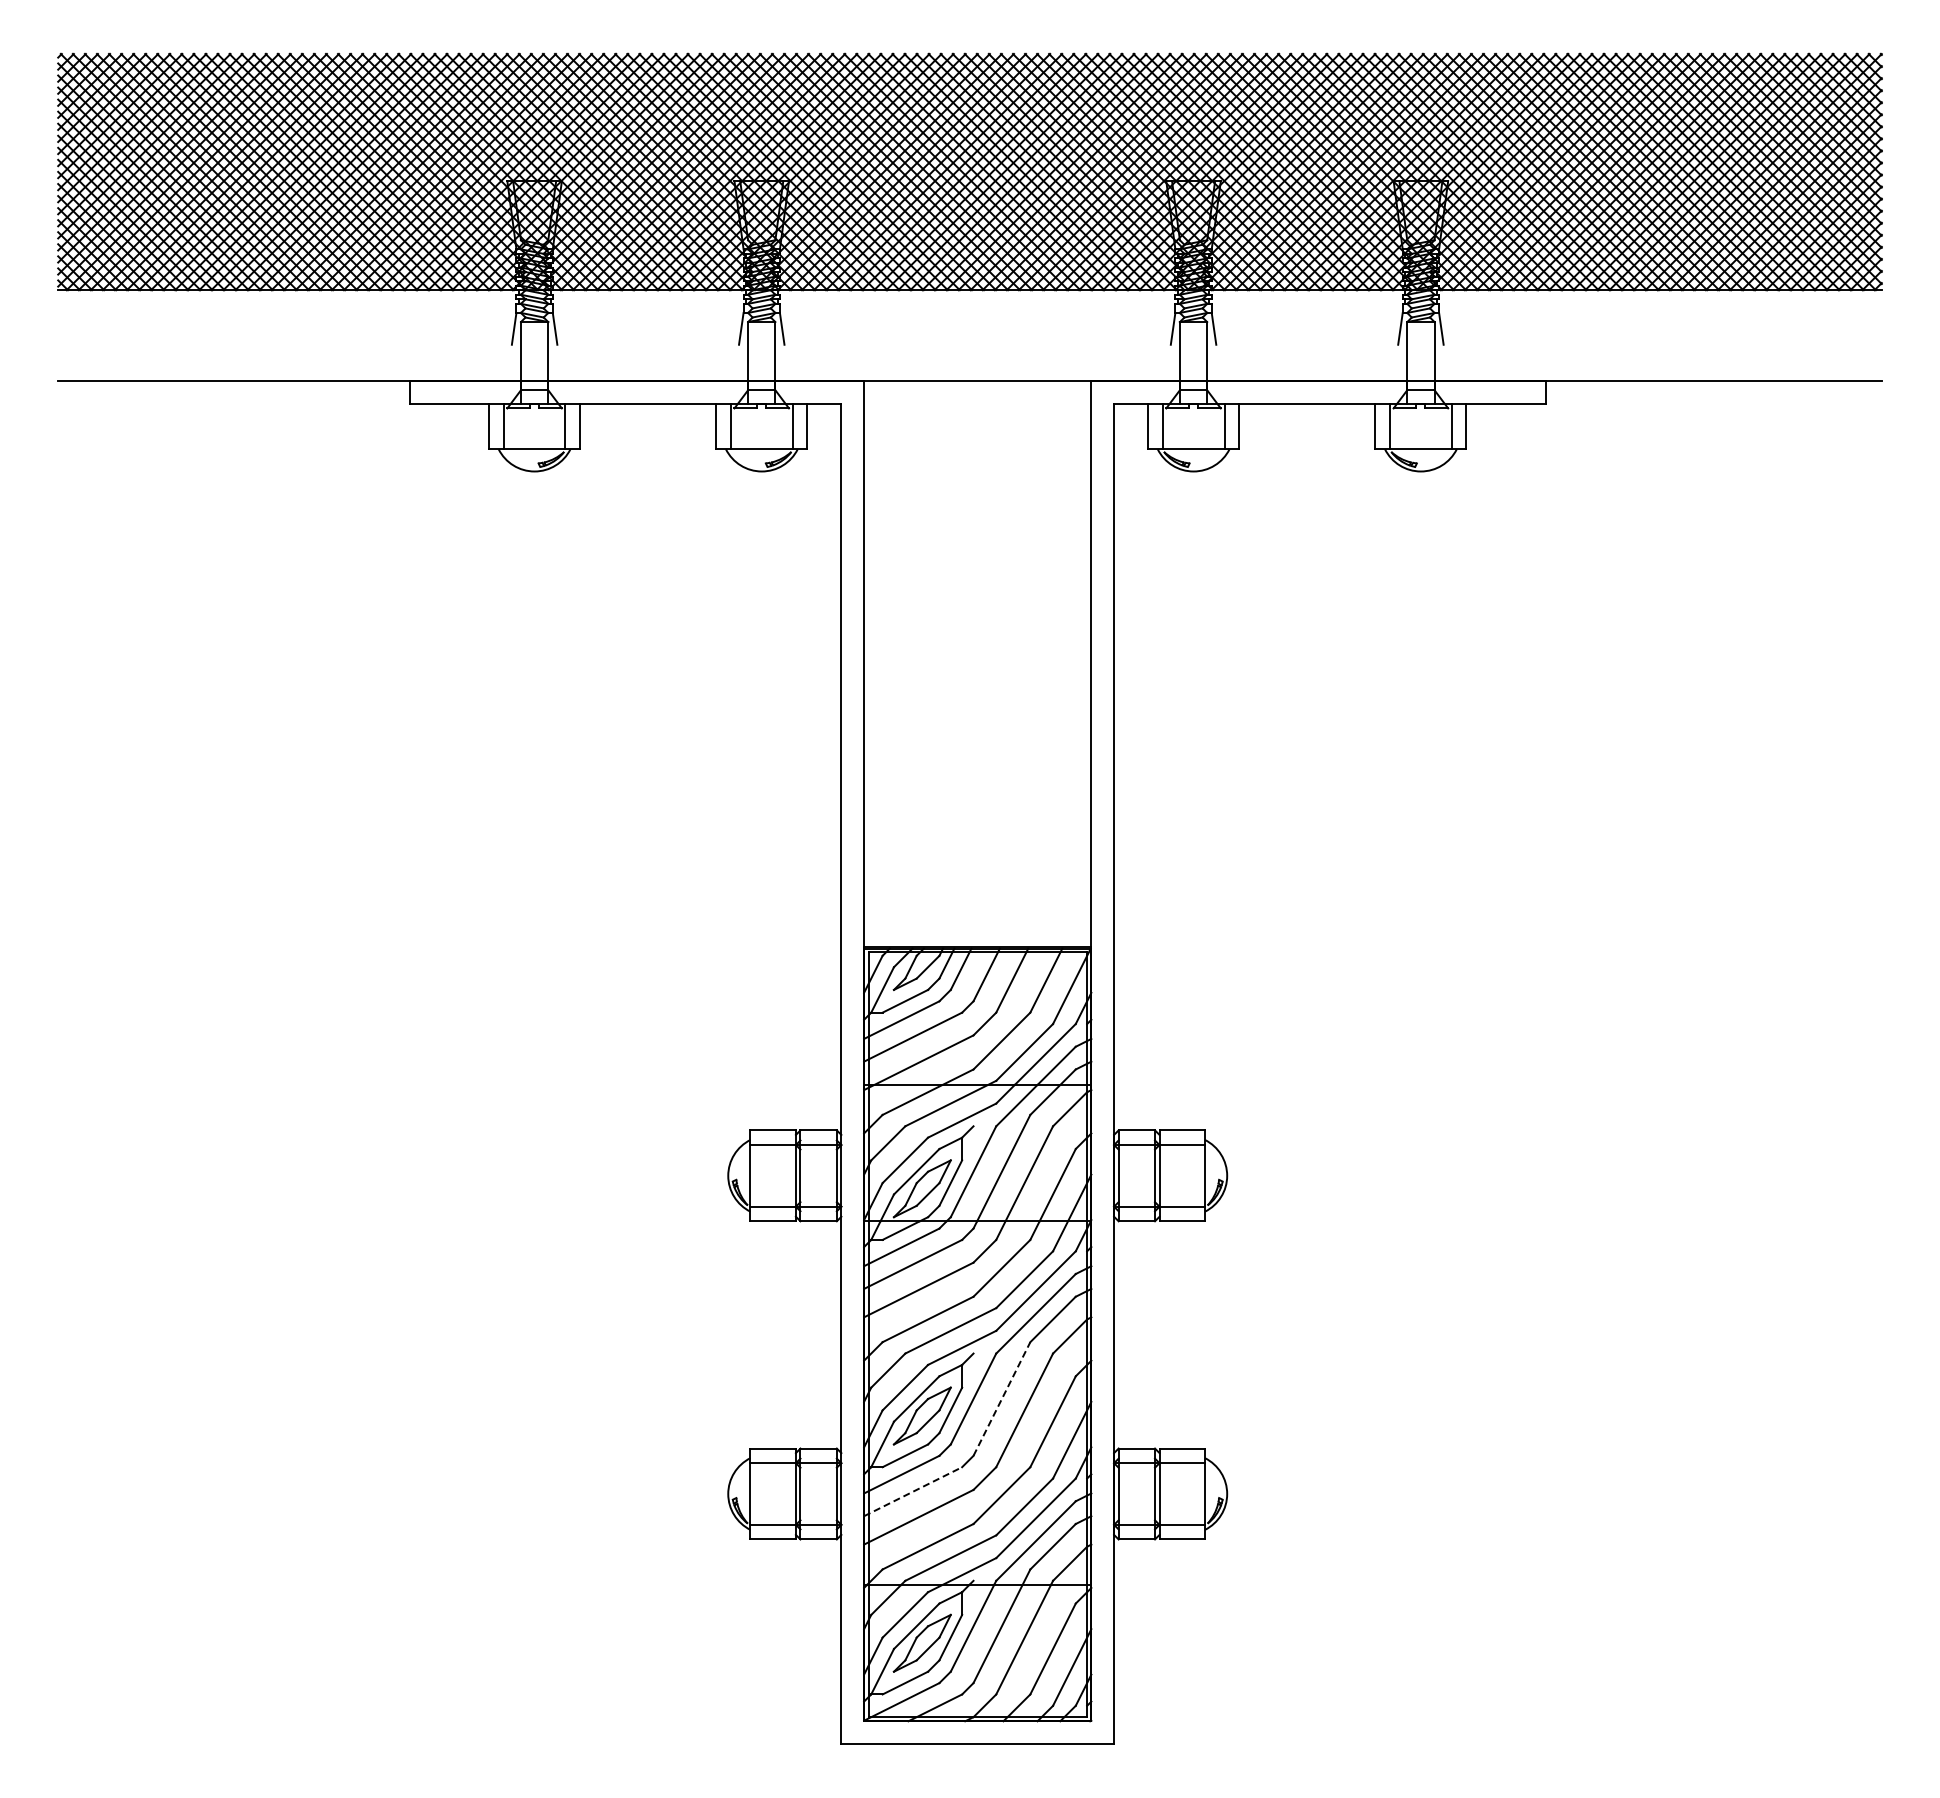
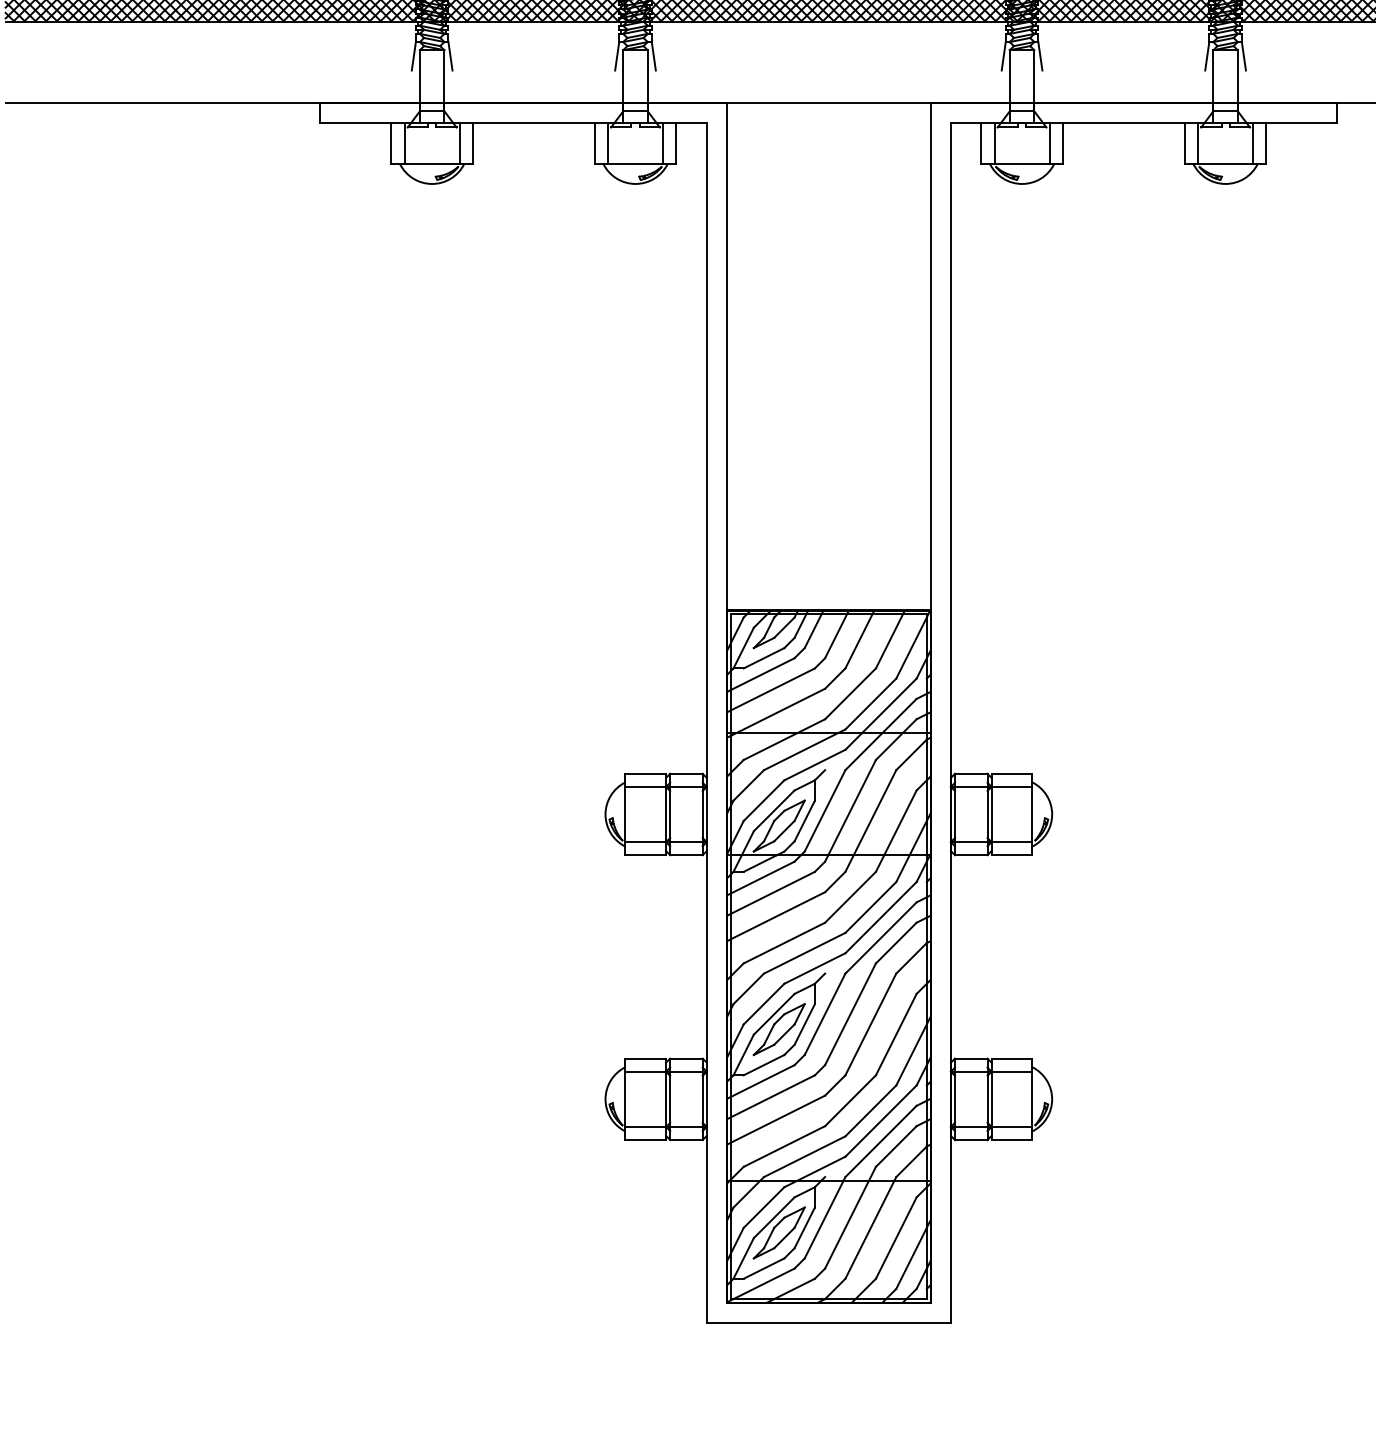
line: (1001, 1399) -> (850, 1014), dashed -> solid
line: (913, 1491) -> (771, 1097), dashed -> solid

